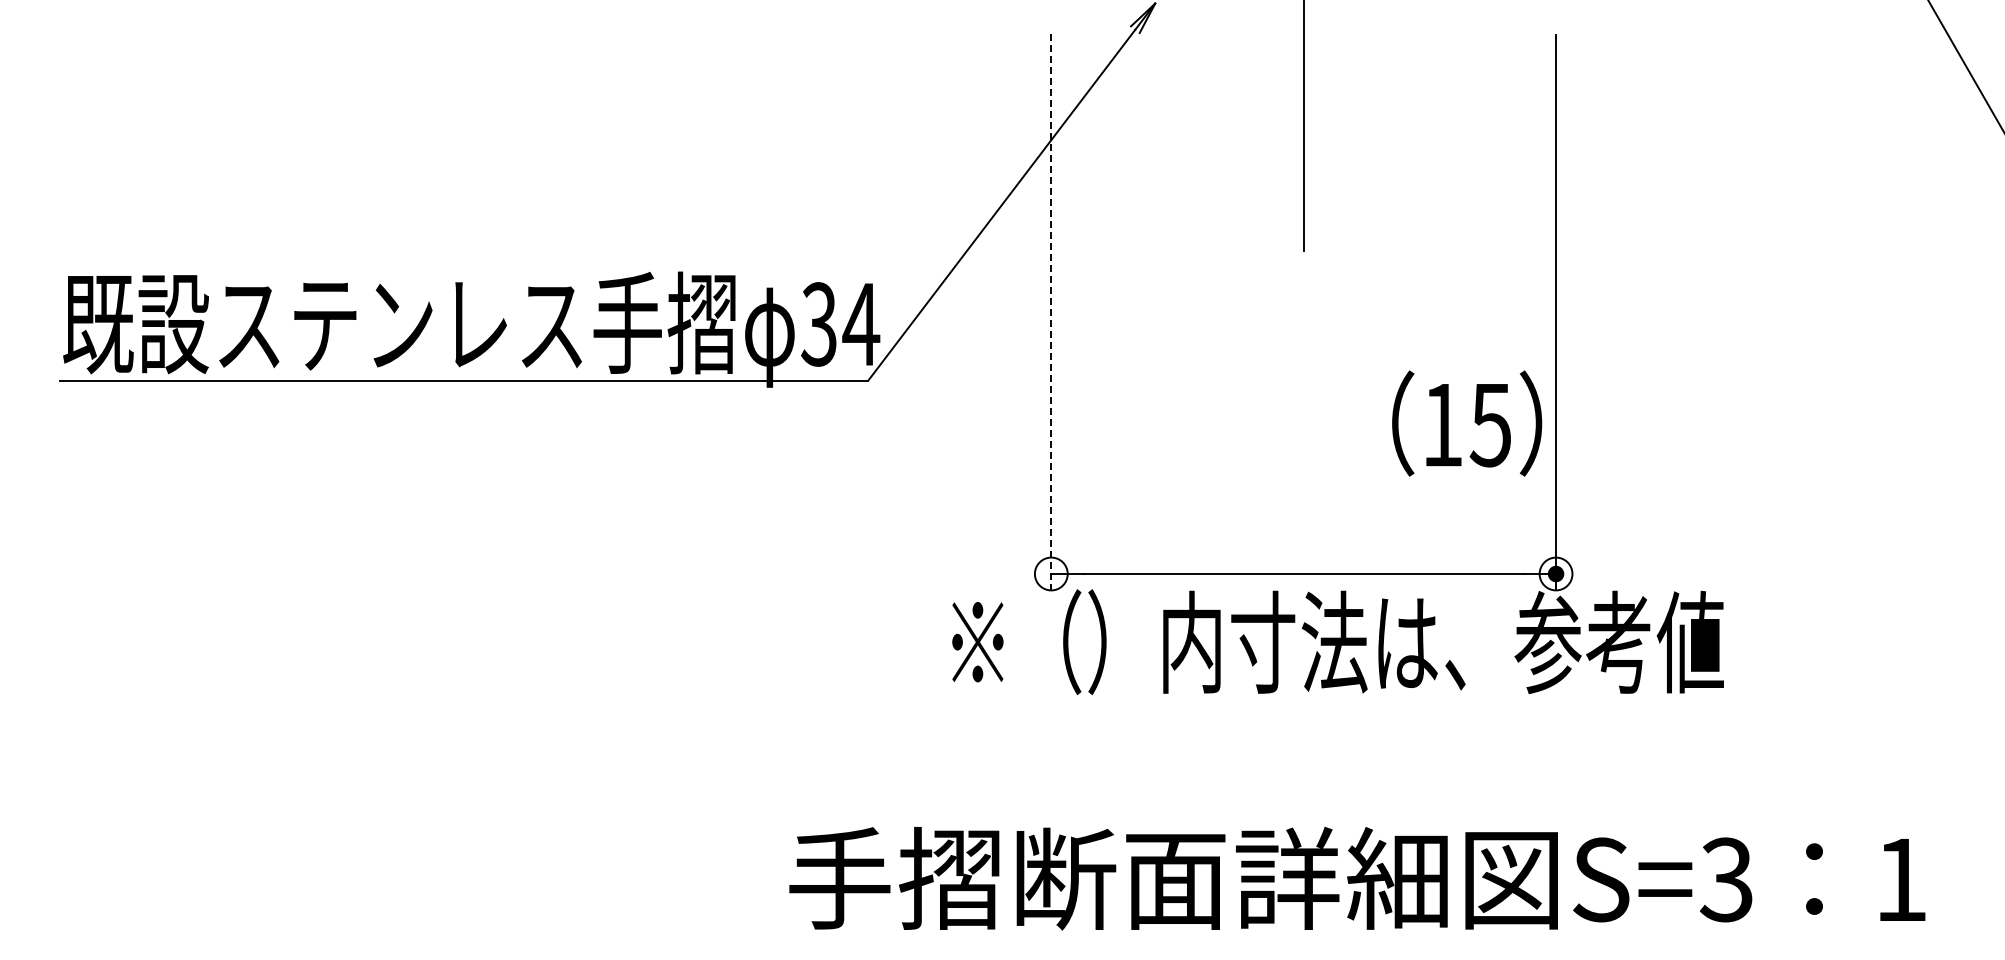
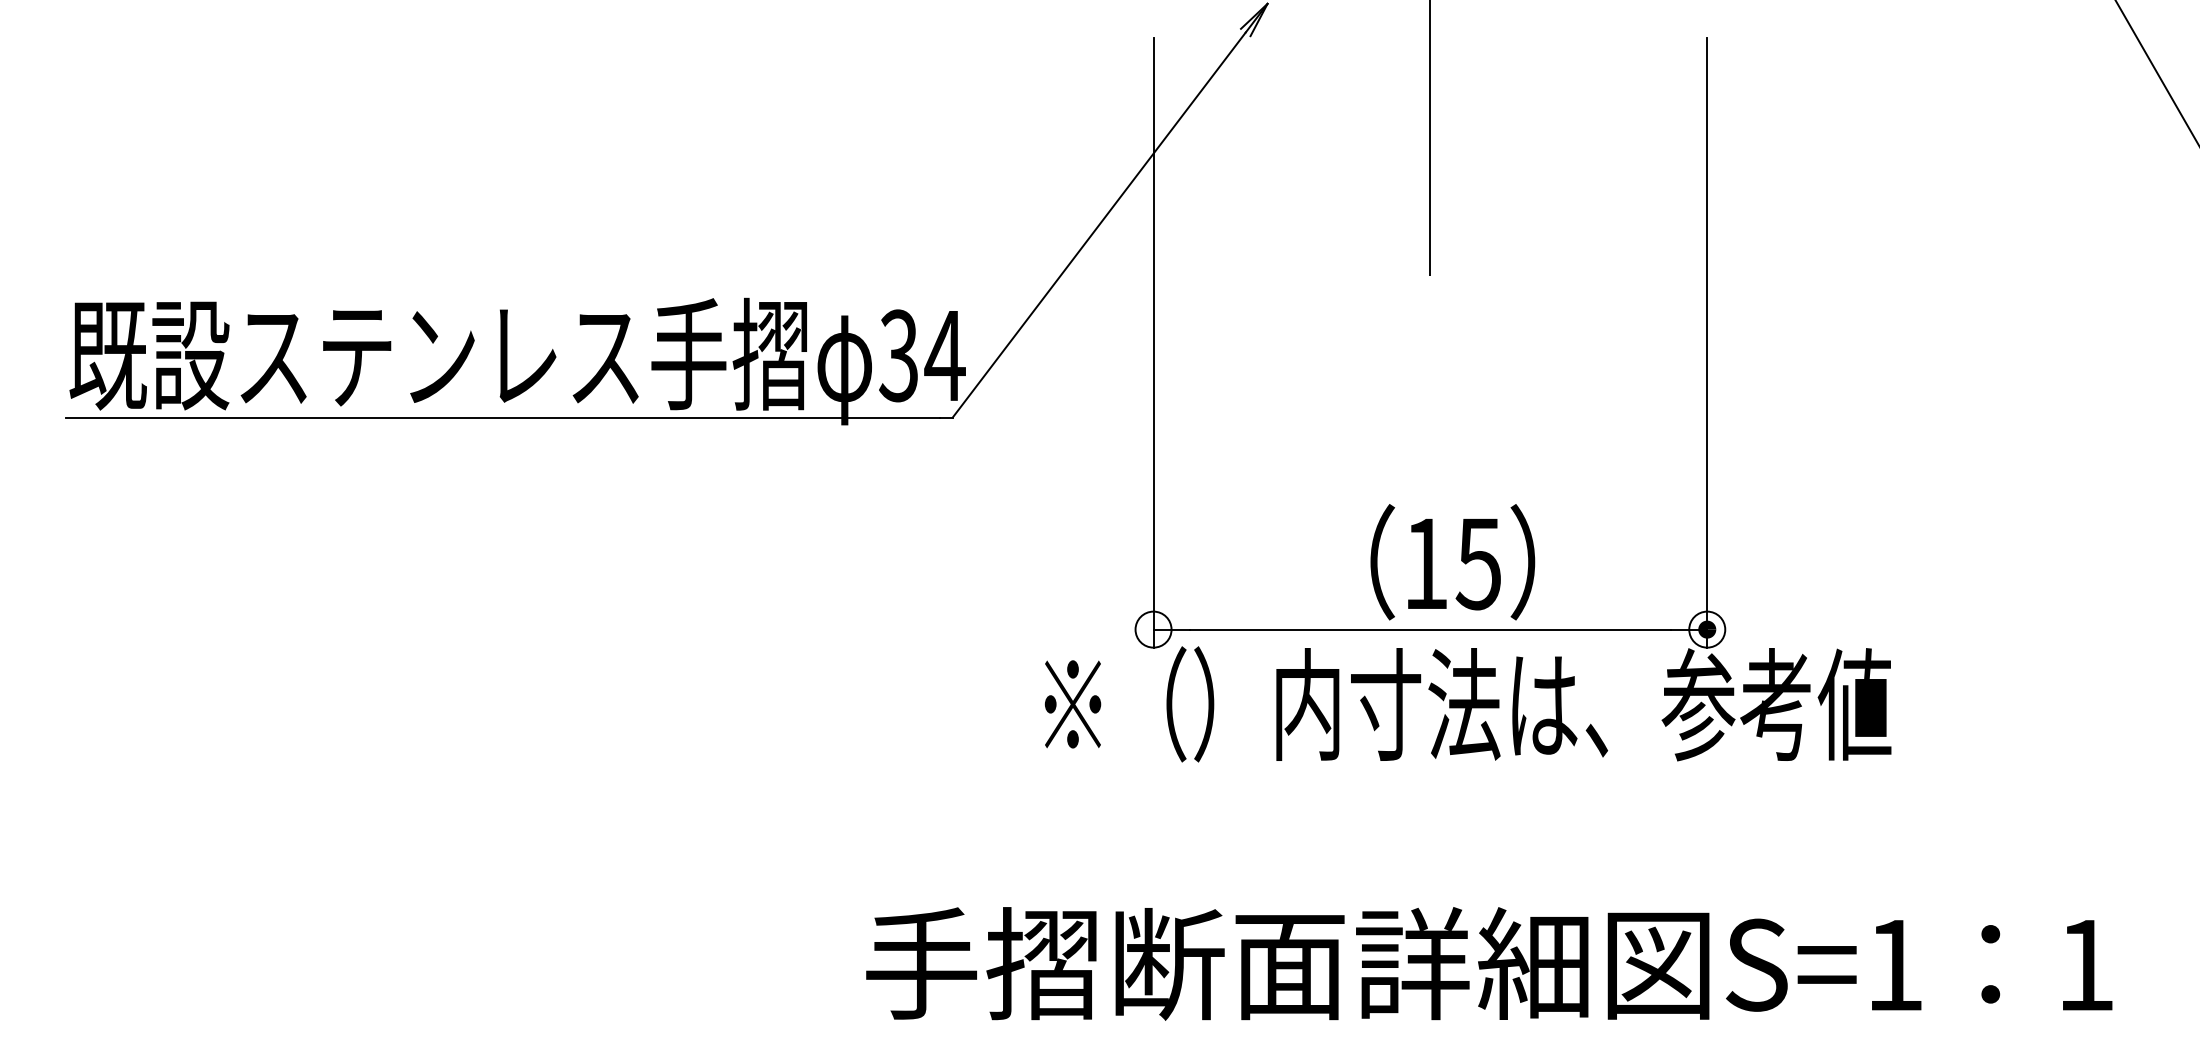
line: (1051, 312) -> (1153, 342), dashed -> solid
text: (1467, 423) -> (1453, 562), moved
text: (1725, 879) -> (1893, 964), S=3 -> S=1

